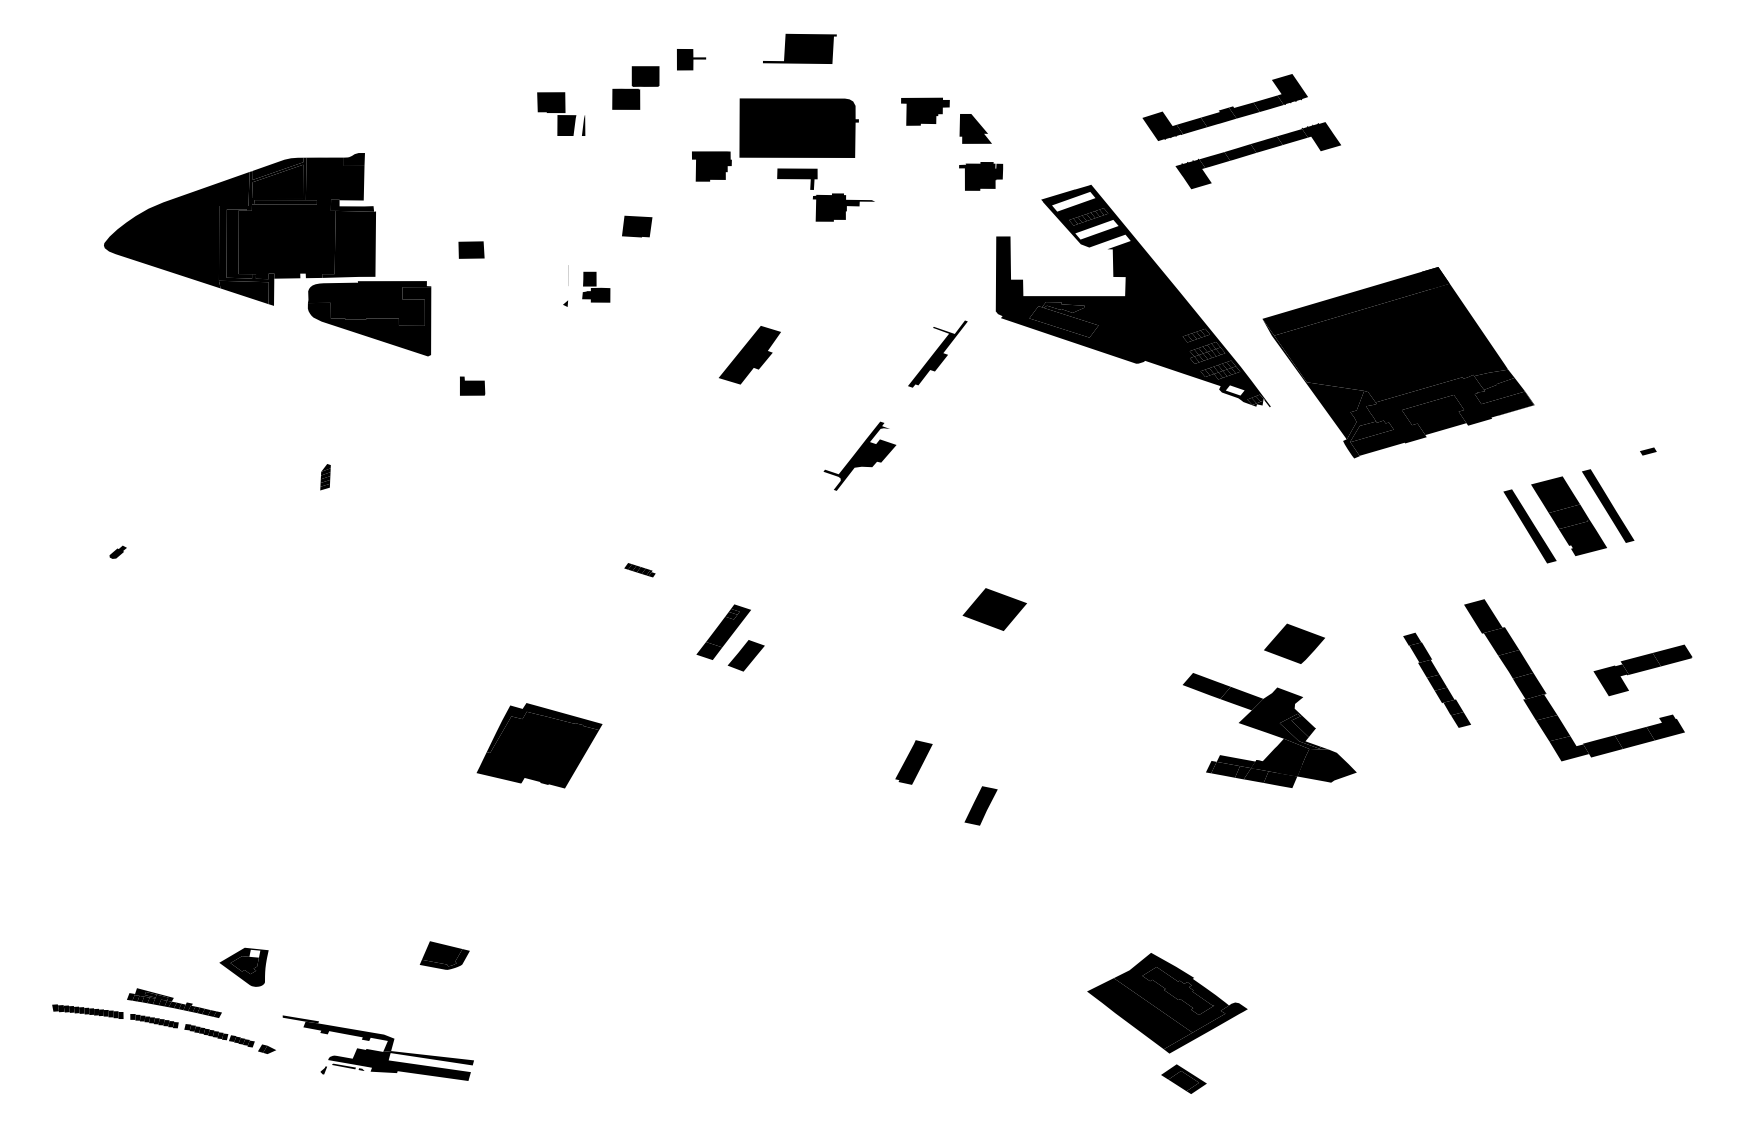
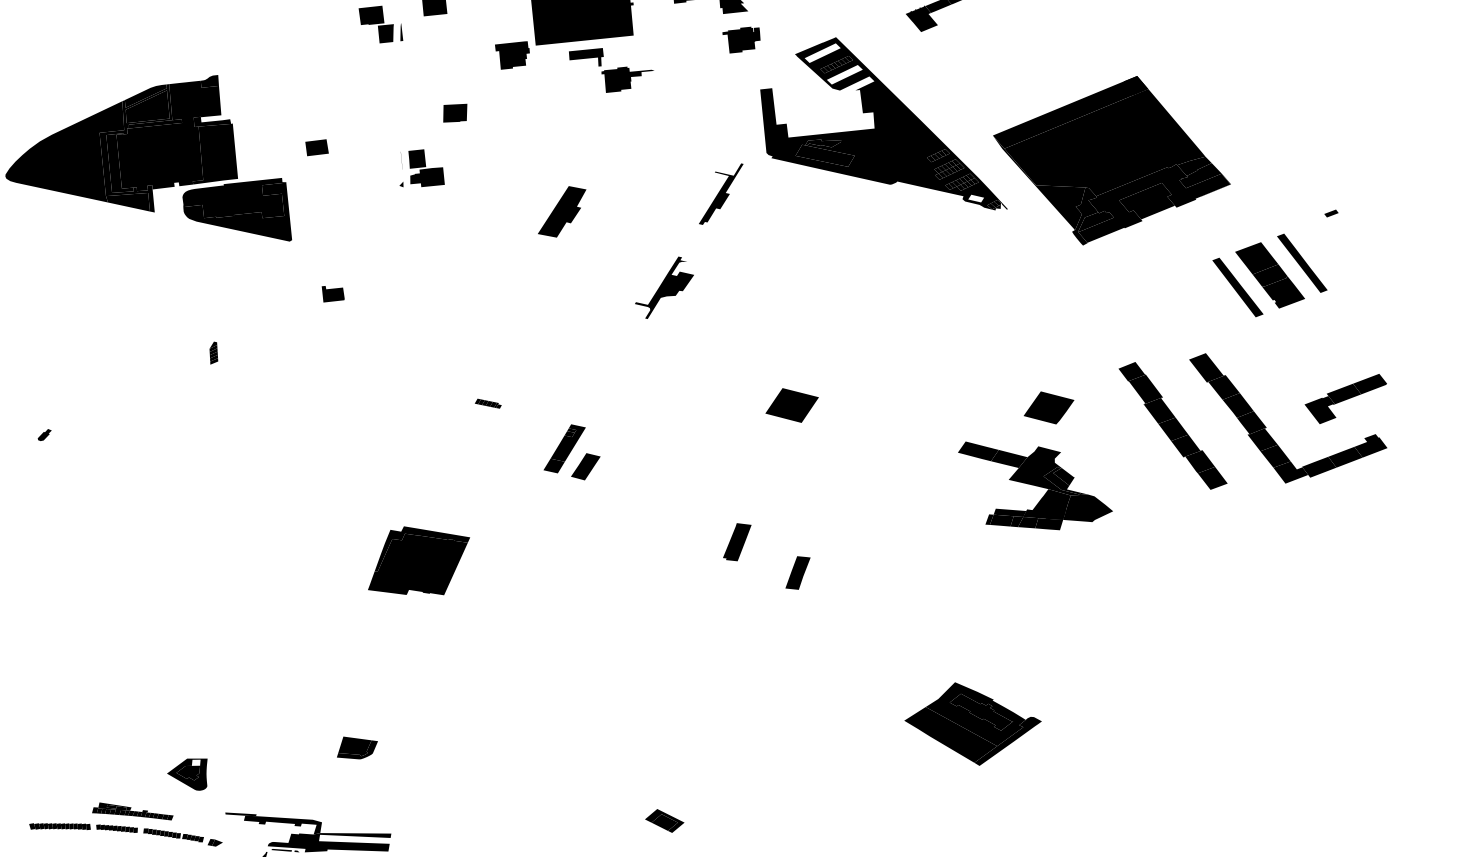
part: (596, 287) -> (426, 168), size x1.43
part: (472, 385) -> (333, 292), moved
part: (1436, 680) -> (1172, 426), size x1.67
part: (1183, 1078) -> (664, 820), moved

